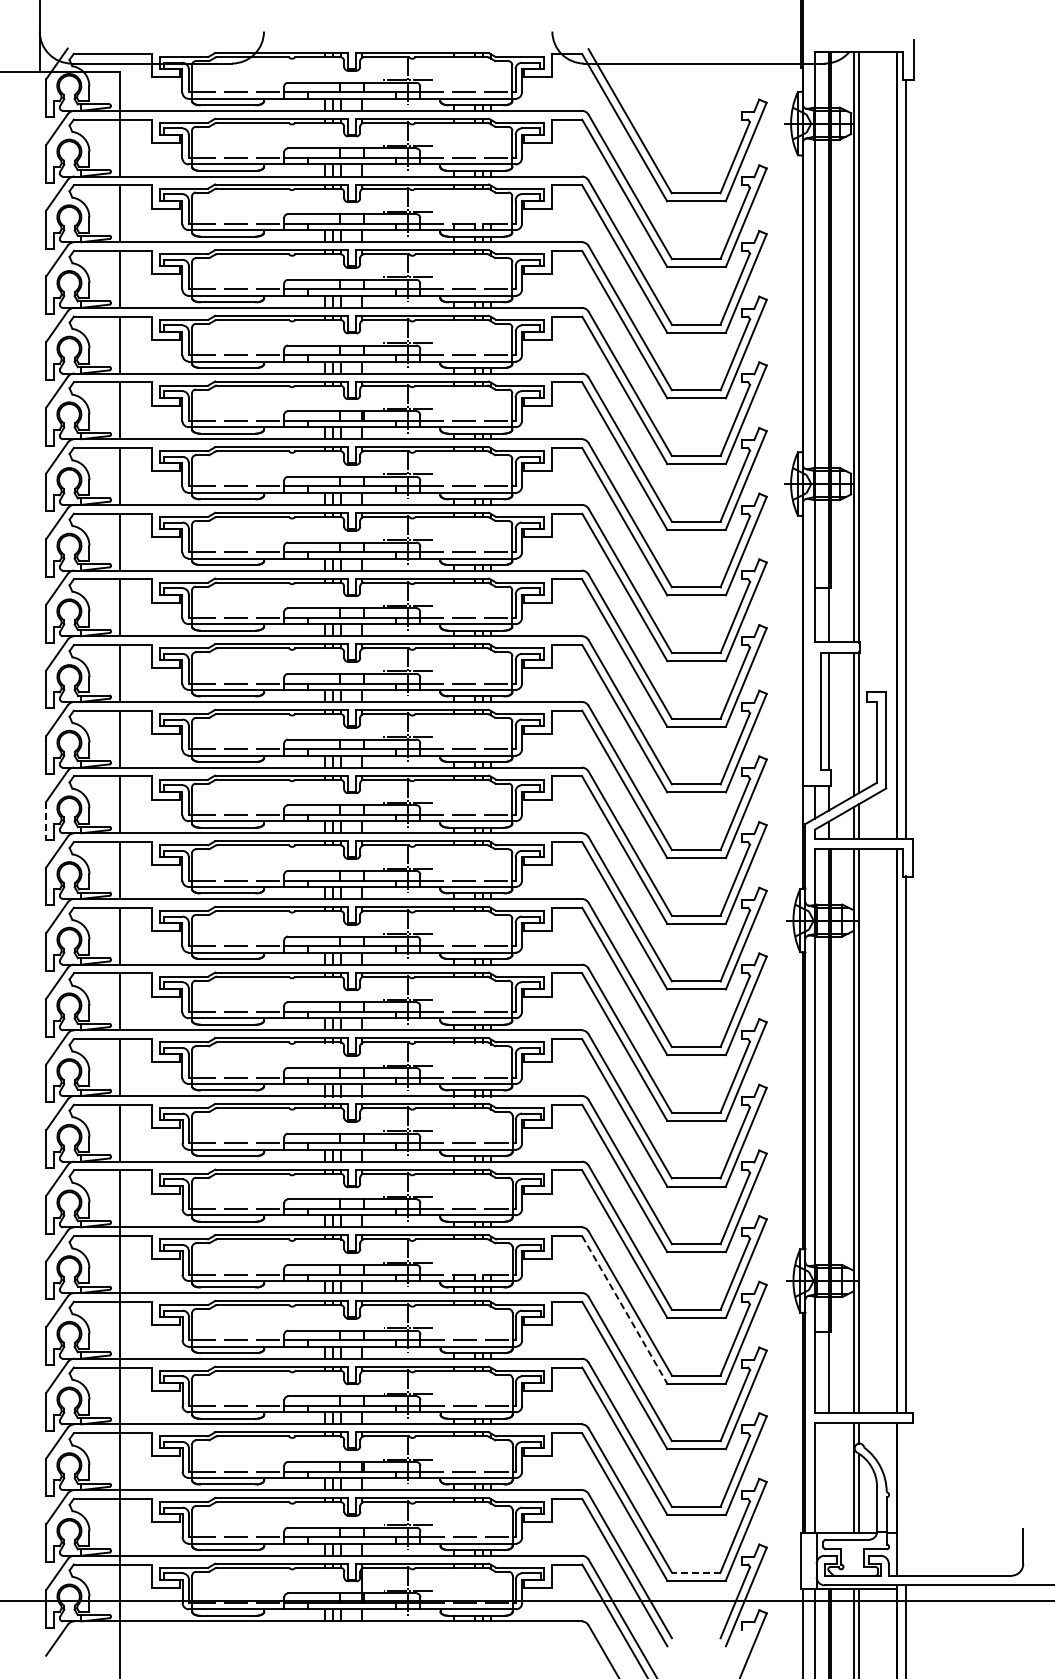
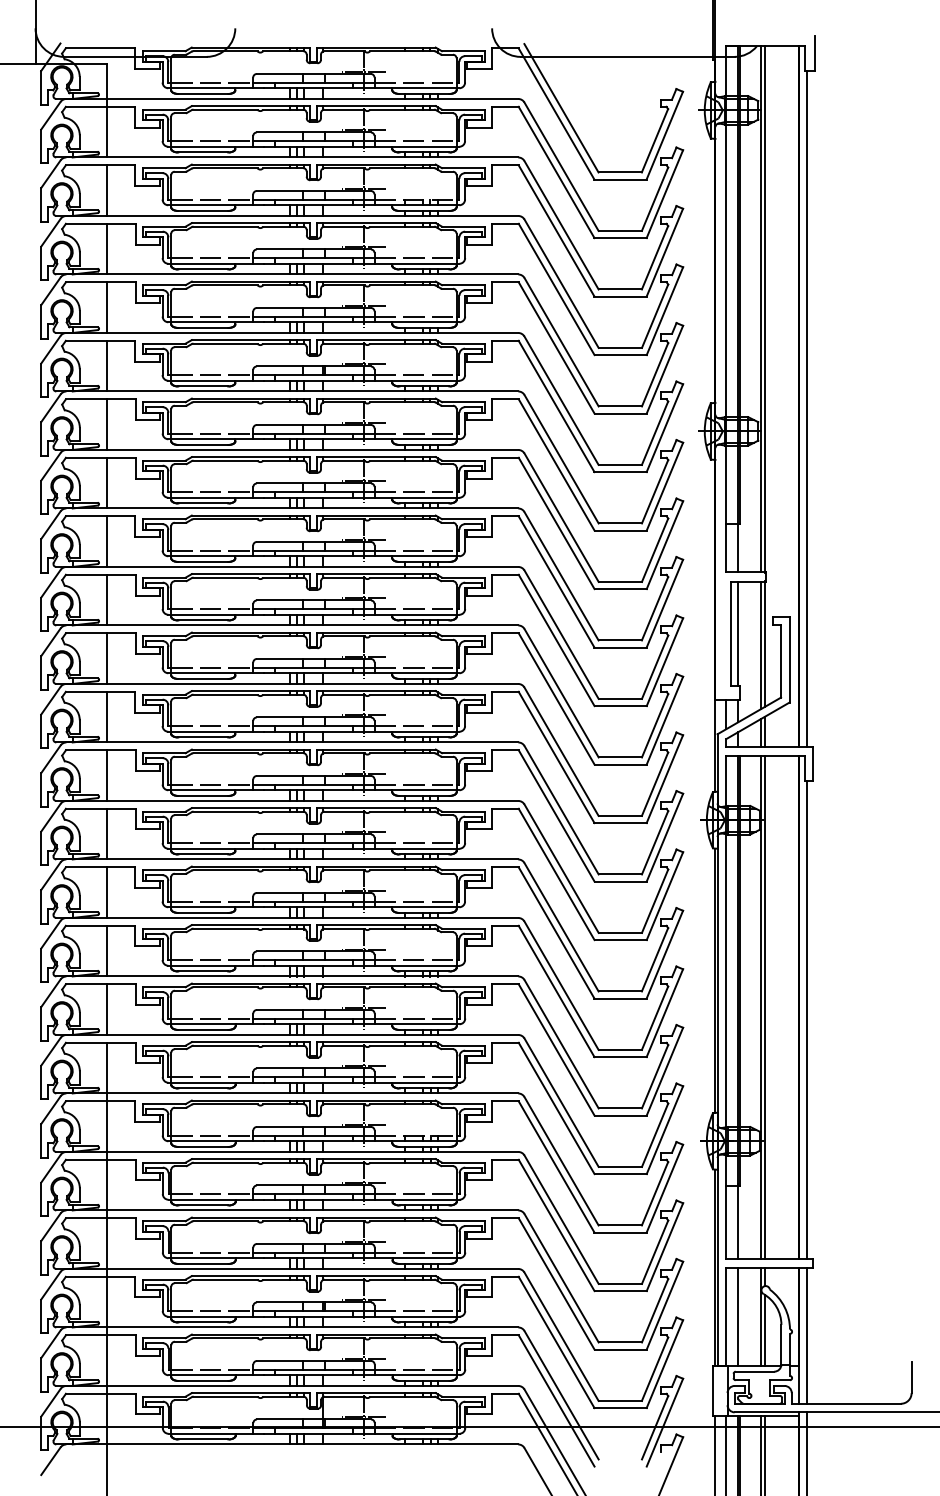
line: (46, 820) -> (41, 731), dashed -> solid
line: (624, 1310) -> (556, 1167), dashed -> solid
line: (828, 1477) -> (738, 1316), added
line: (906, 1498) -> (807, 1334), added
line: (695, 1572) -> (619, 1400), dashed -> solid

